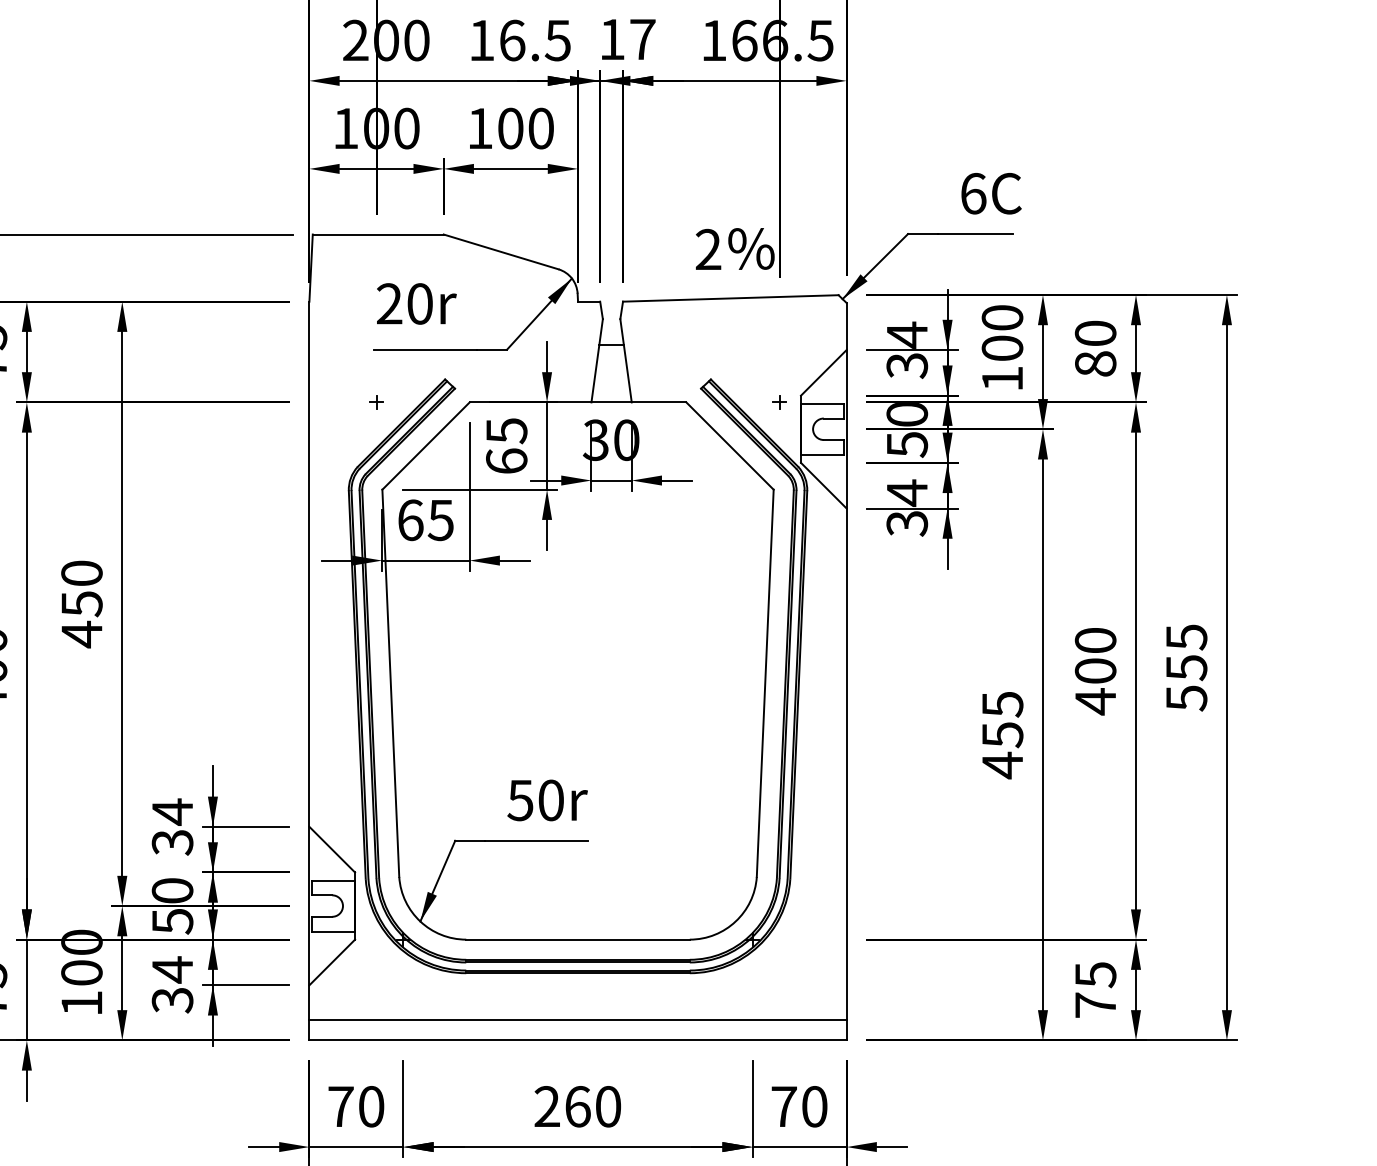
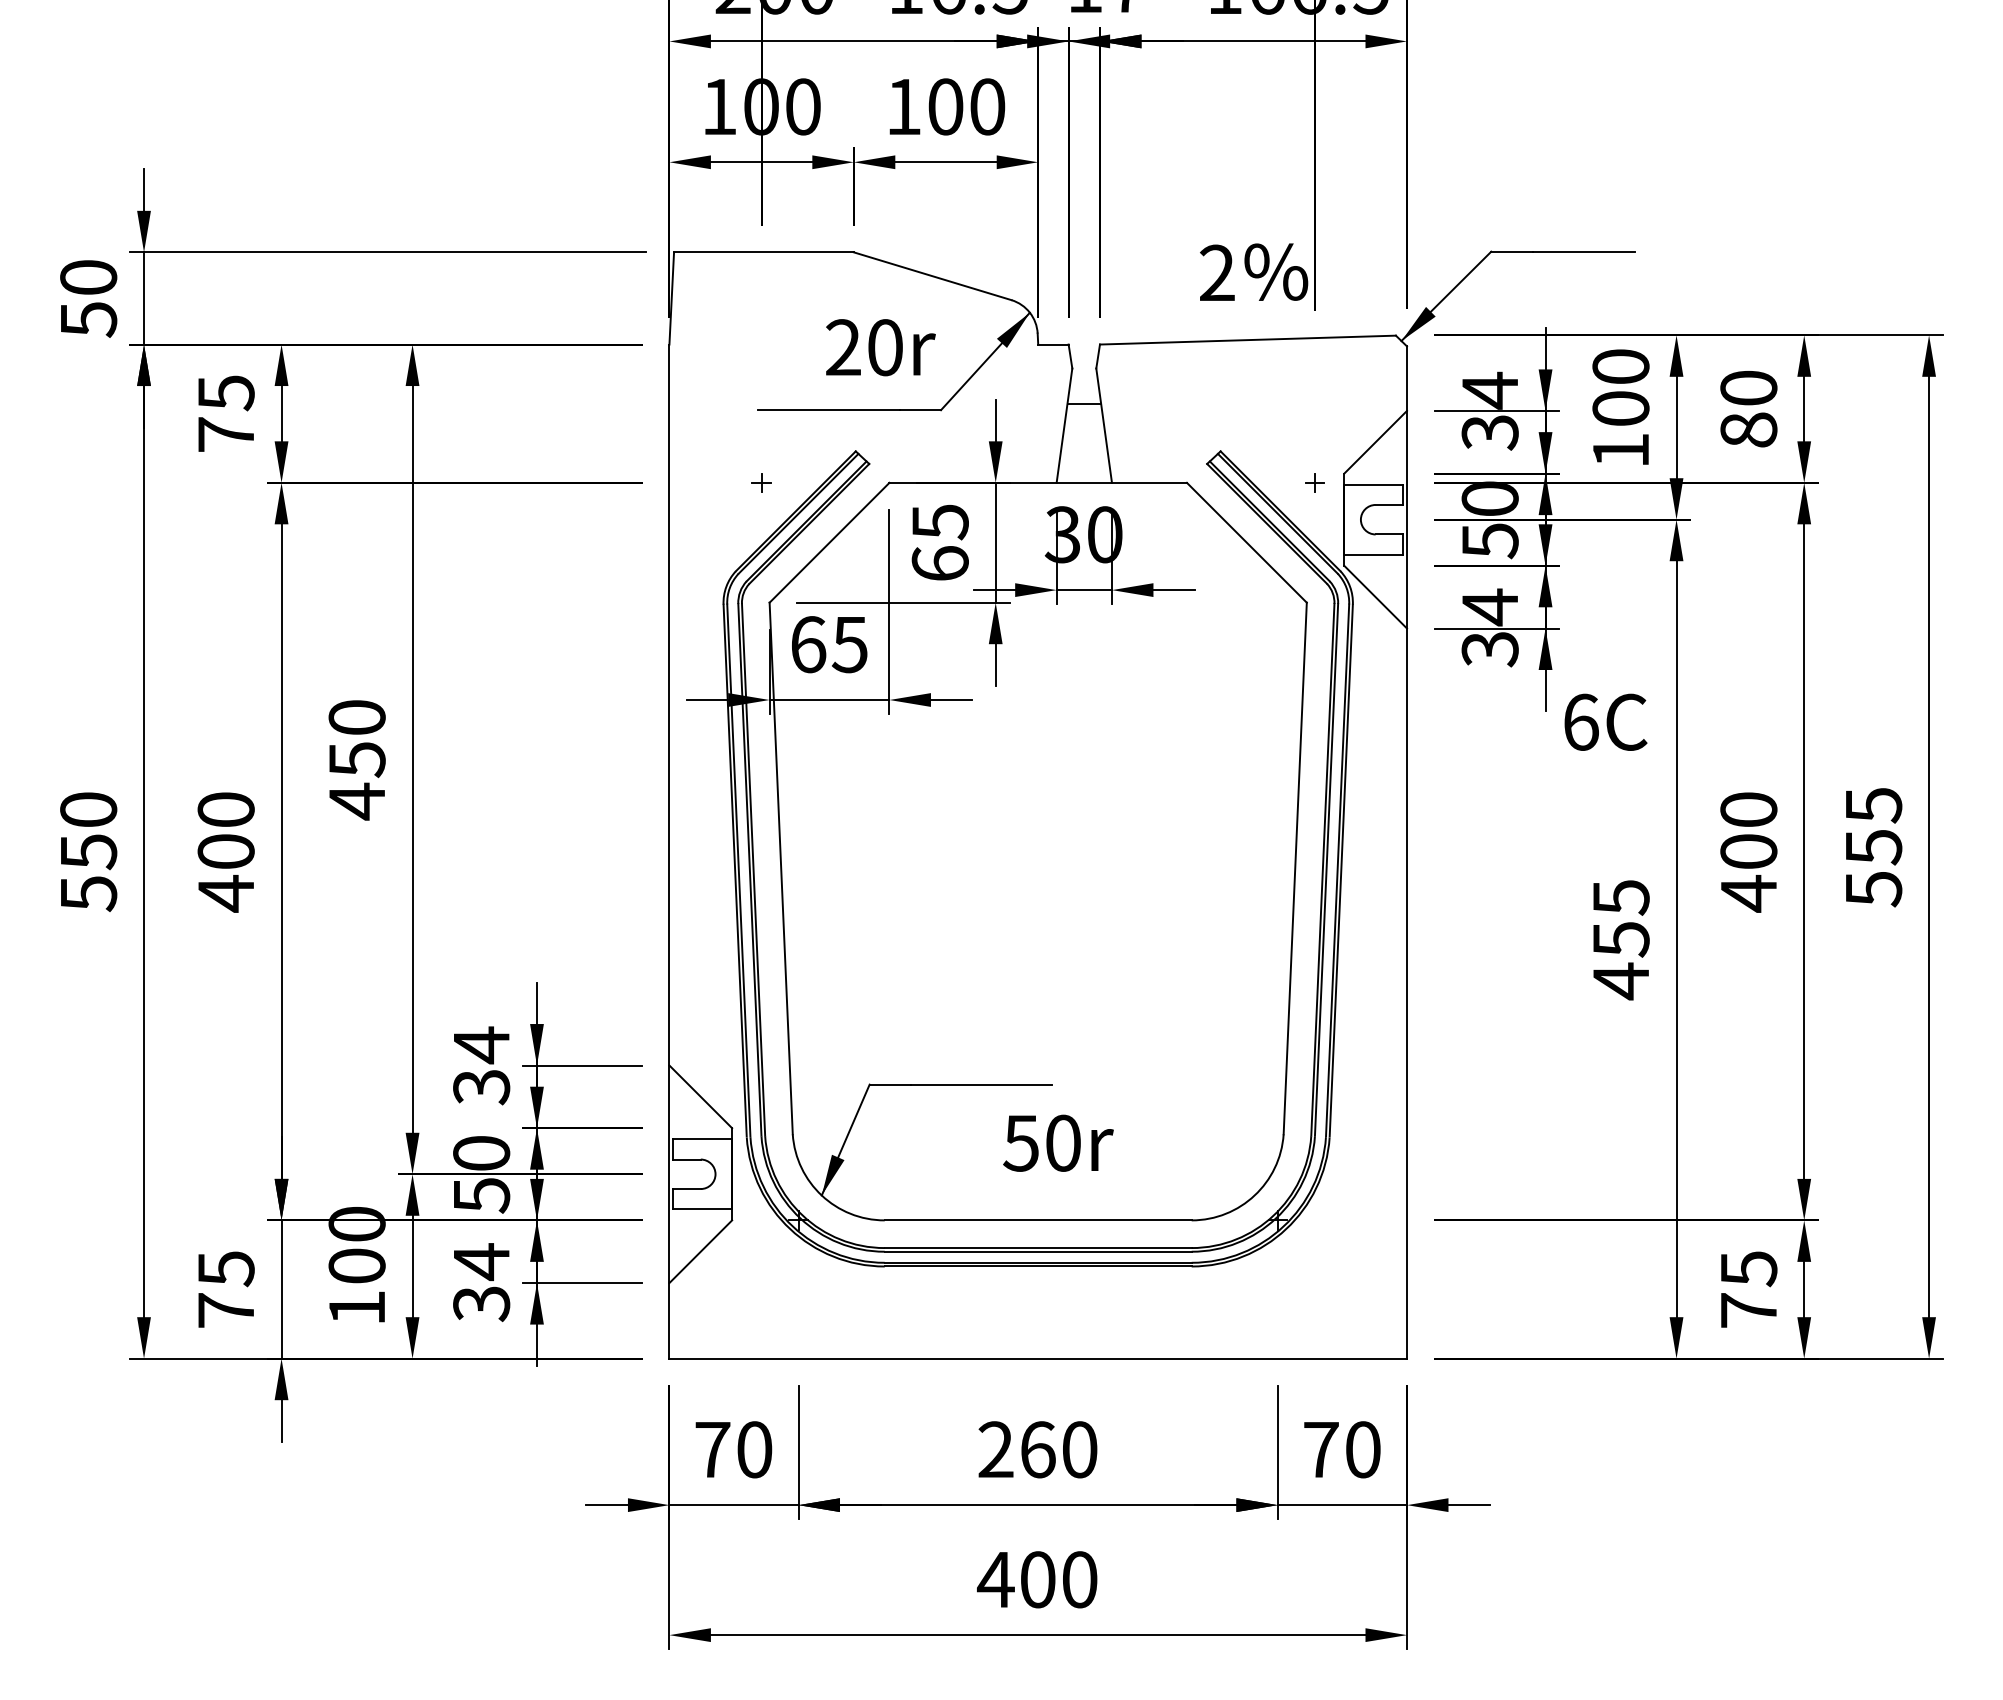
text: (991, 193) -> (1605, 721), moved
text: (416, 303) -> (880, 347), moved
text: (547, 799) -> (1058, 1142), moved
line: (577, 1020) -> (1037, 1331), removed

